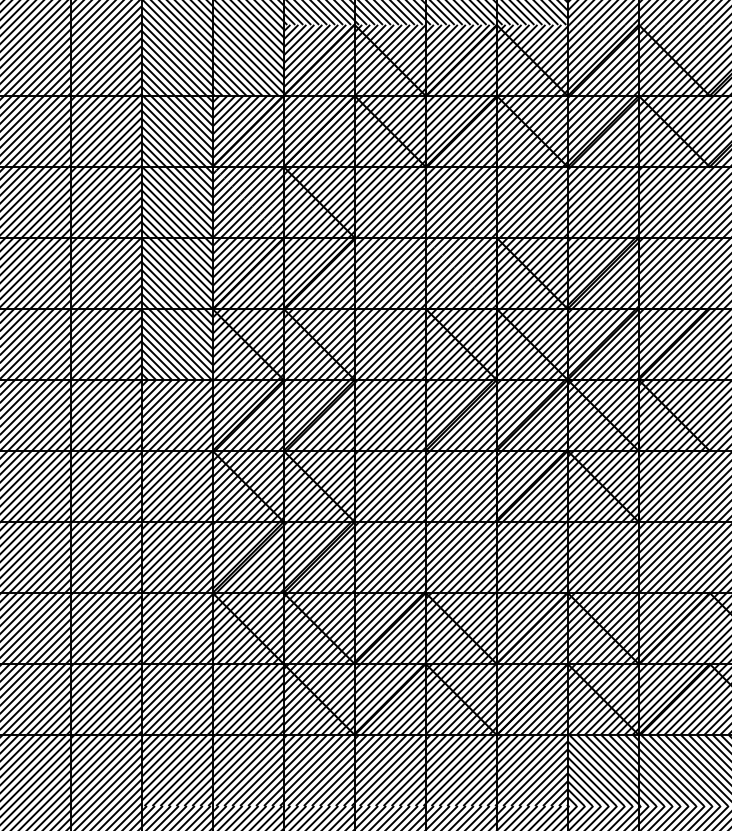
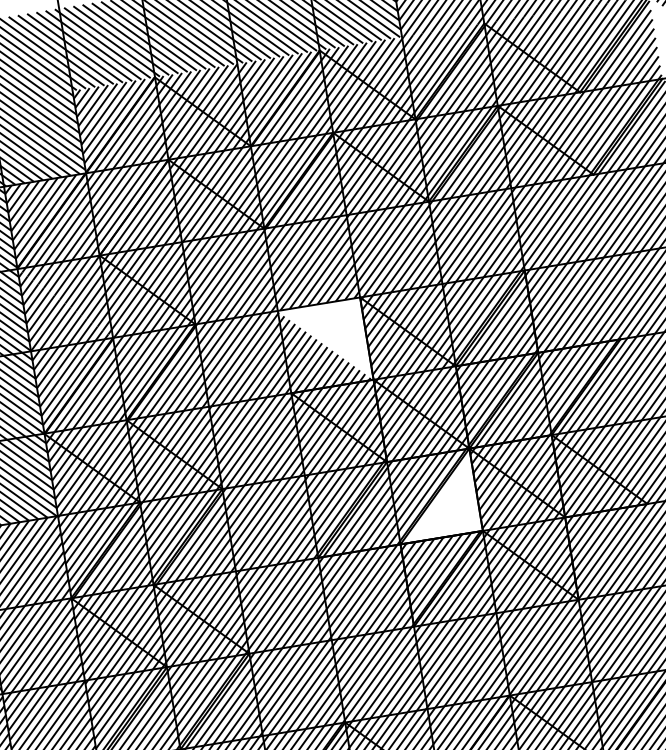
hatch: (461, 272) -> (325, 344), removed
hatch: (534, 417) -> (437, 498), removed

